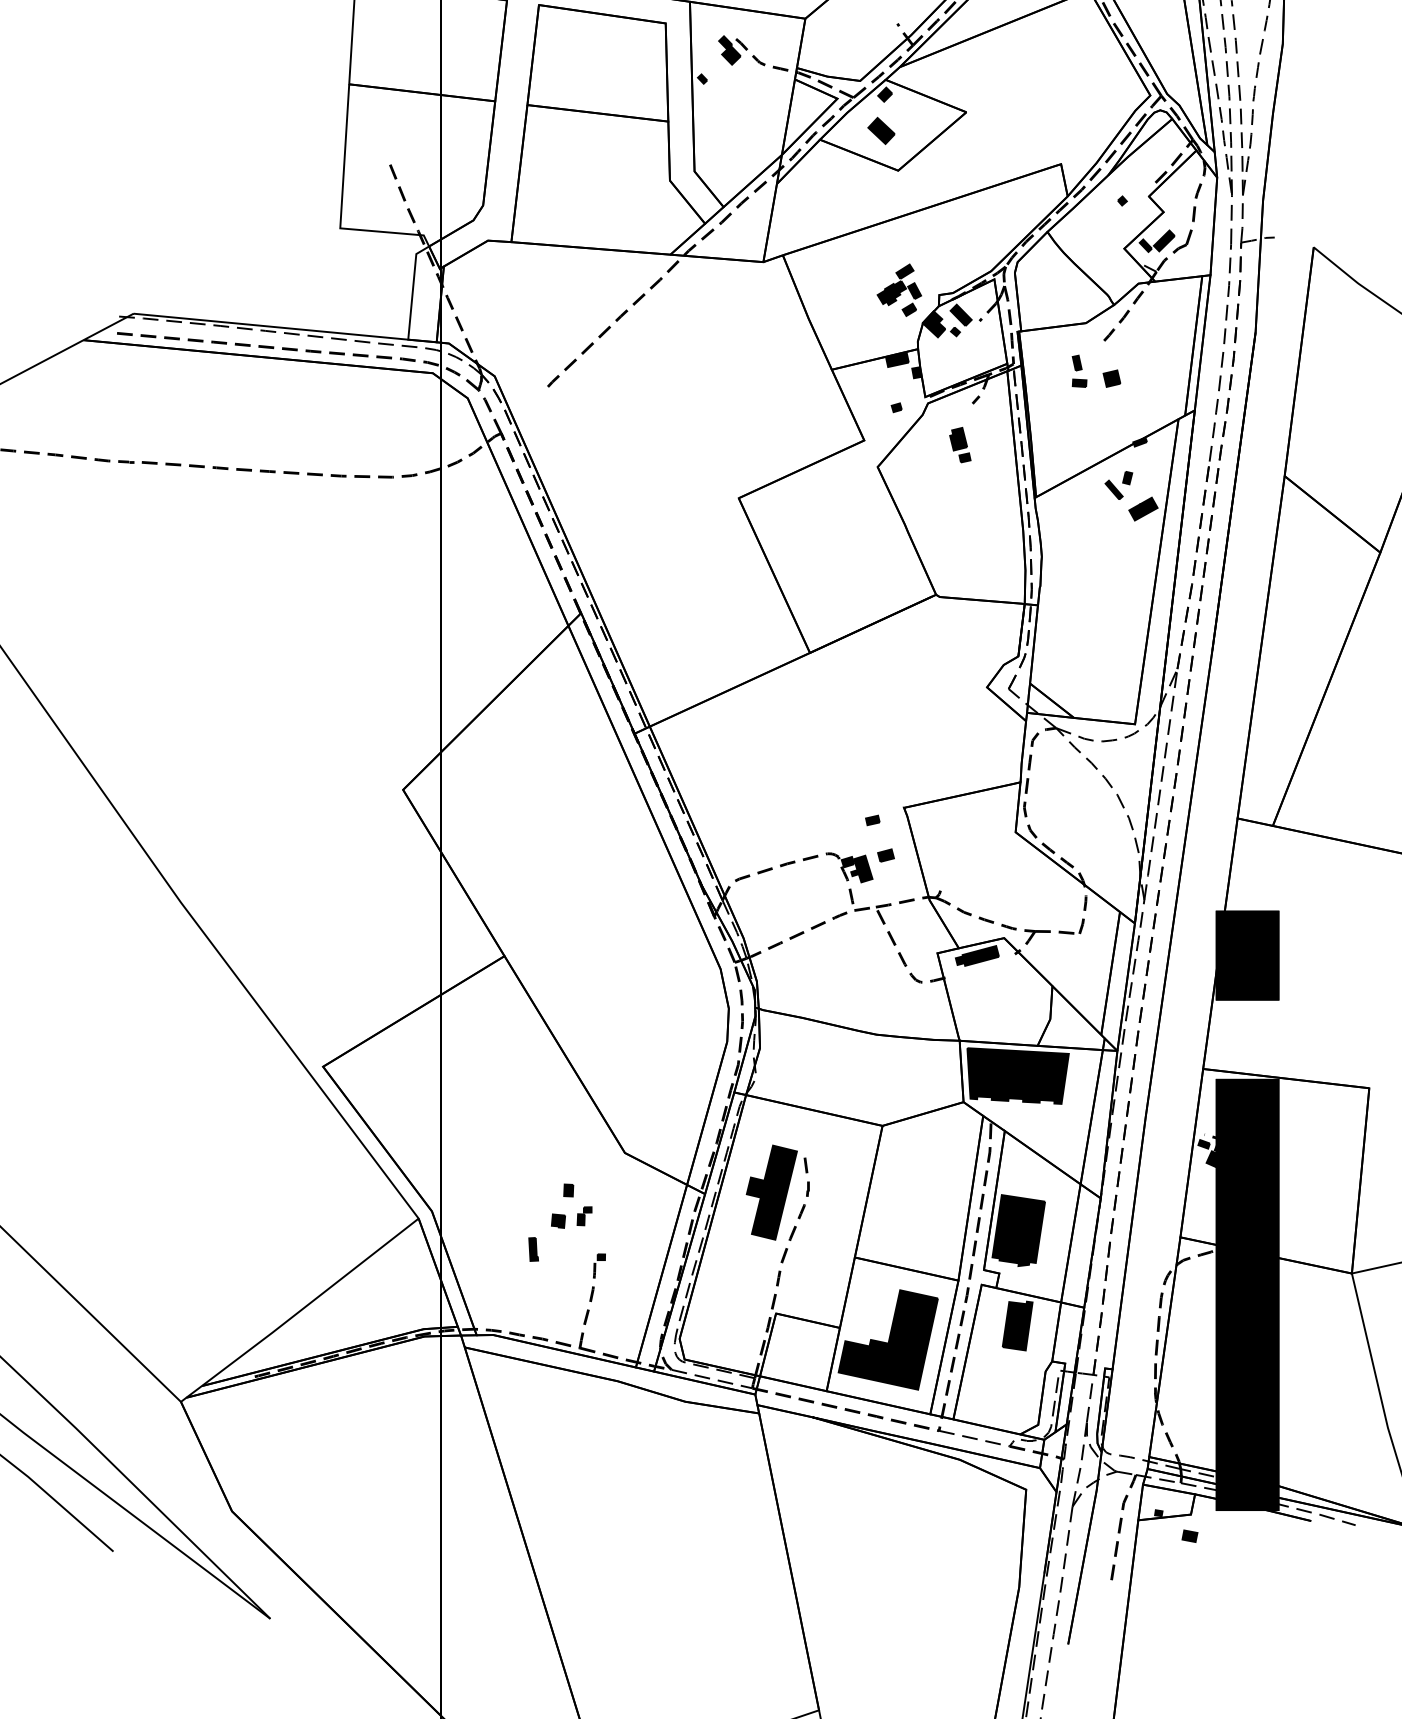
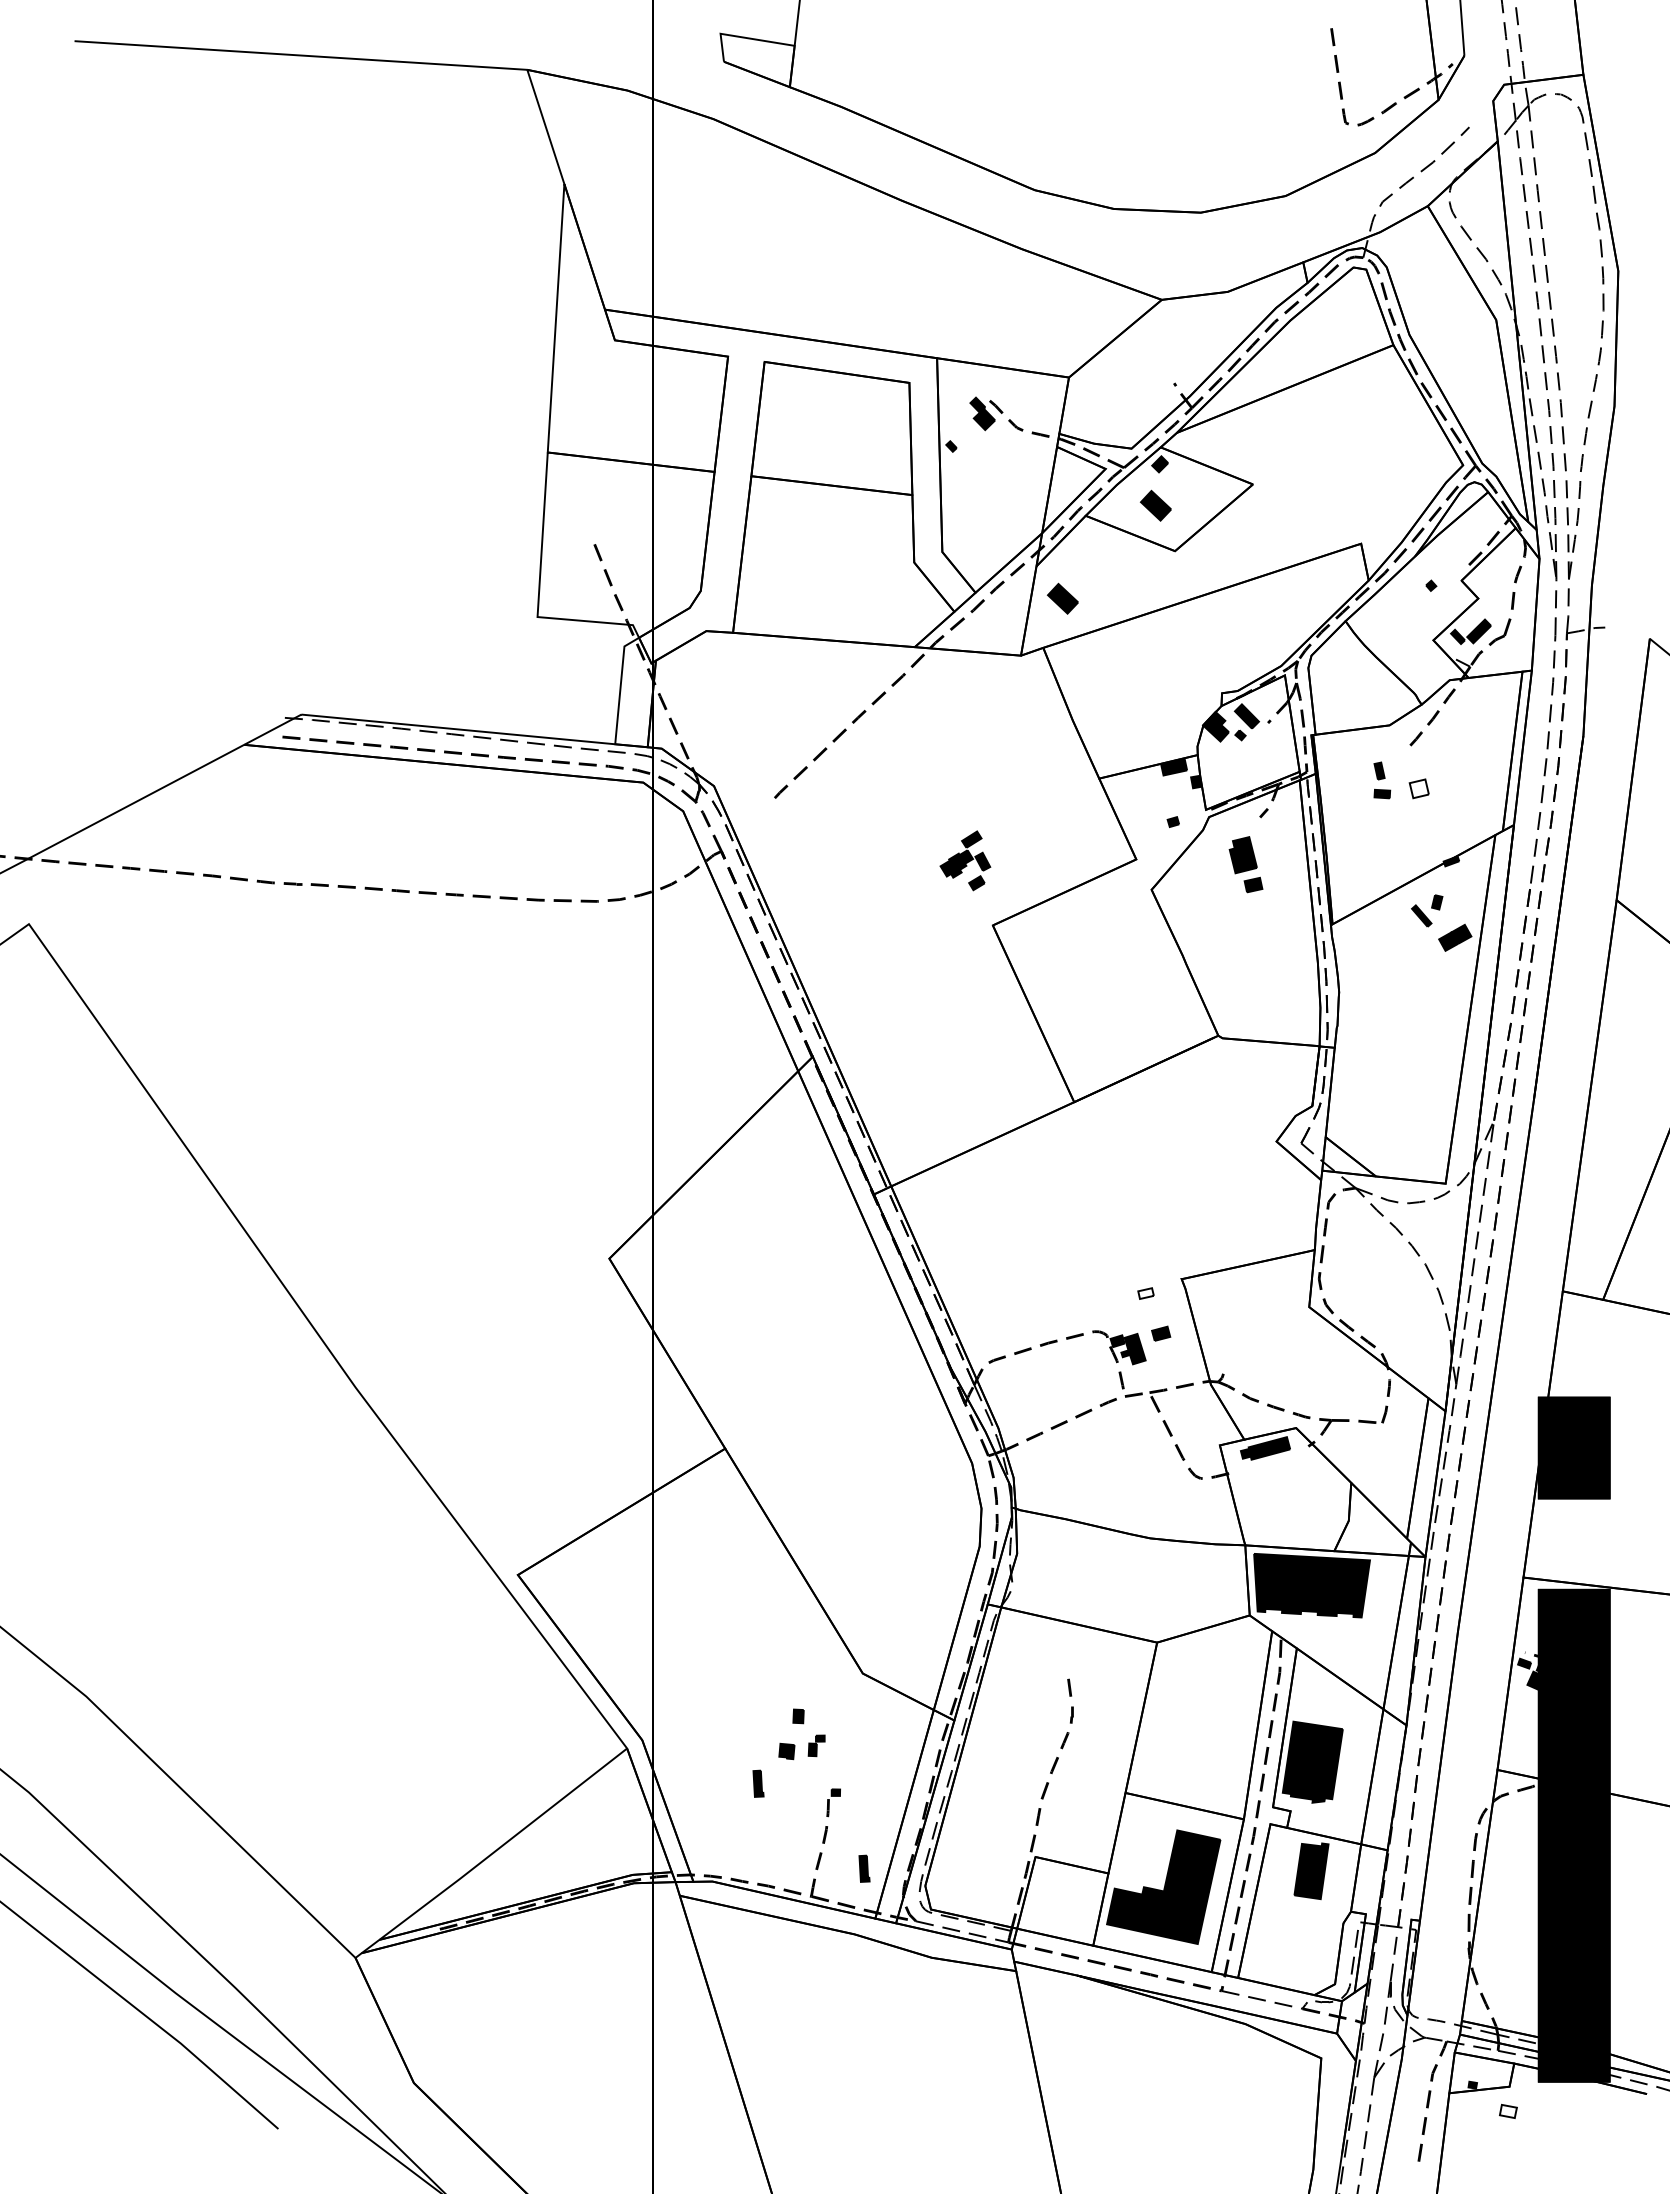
part: (799, 212) -> (1062, 598), added
part: (899, 289) -> (965, 860), moved
fill: (1111, 378) -> (1418, 788), removed
part: (959, 444) -> (1245, 864), size x1.4
fill: (872, 820) -> (1145, 1293), removed
part: (771, 1192) -> (1030, 1718), removed
part: (626, 1323) -> (864, 1868), added
fill: (1189, 1536) -> (1507, 2111), removed

